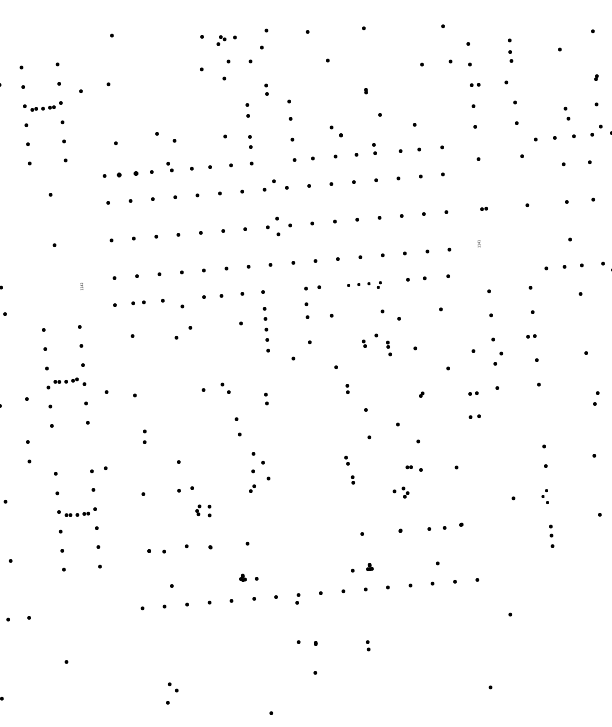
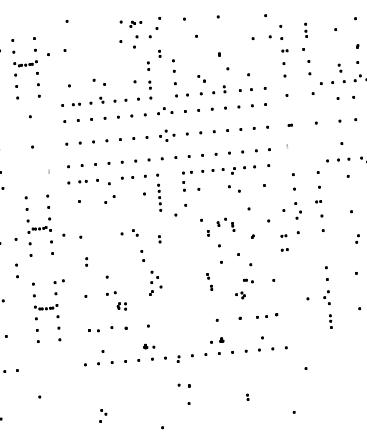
part: (127, 174) -> (76, 104), size x0.62
part: (364, 284) -> (218, 170), size x1.67
part: (376, 344) -> (225, 224), moved
part: (544, 496) -> (326, 297), size x1.67
part: (367, 644) -> (247, 396), moved

